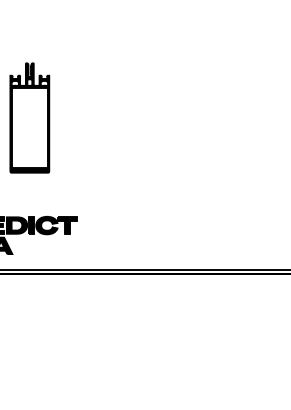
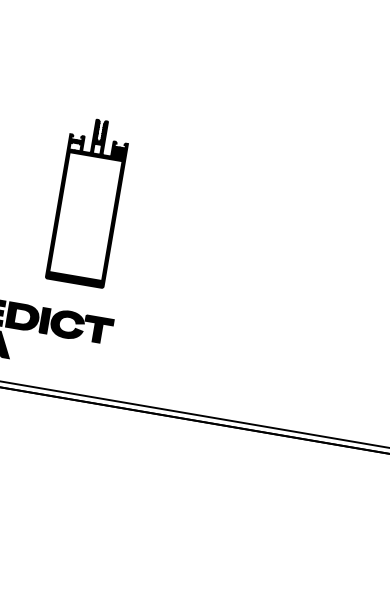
part: (29, 117) -> (88, 201), moved

